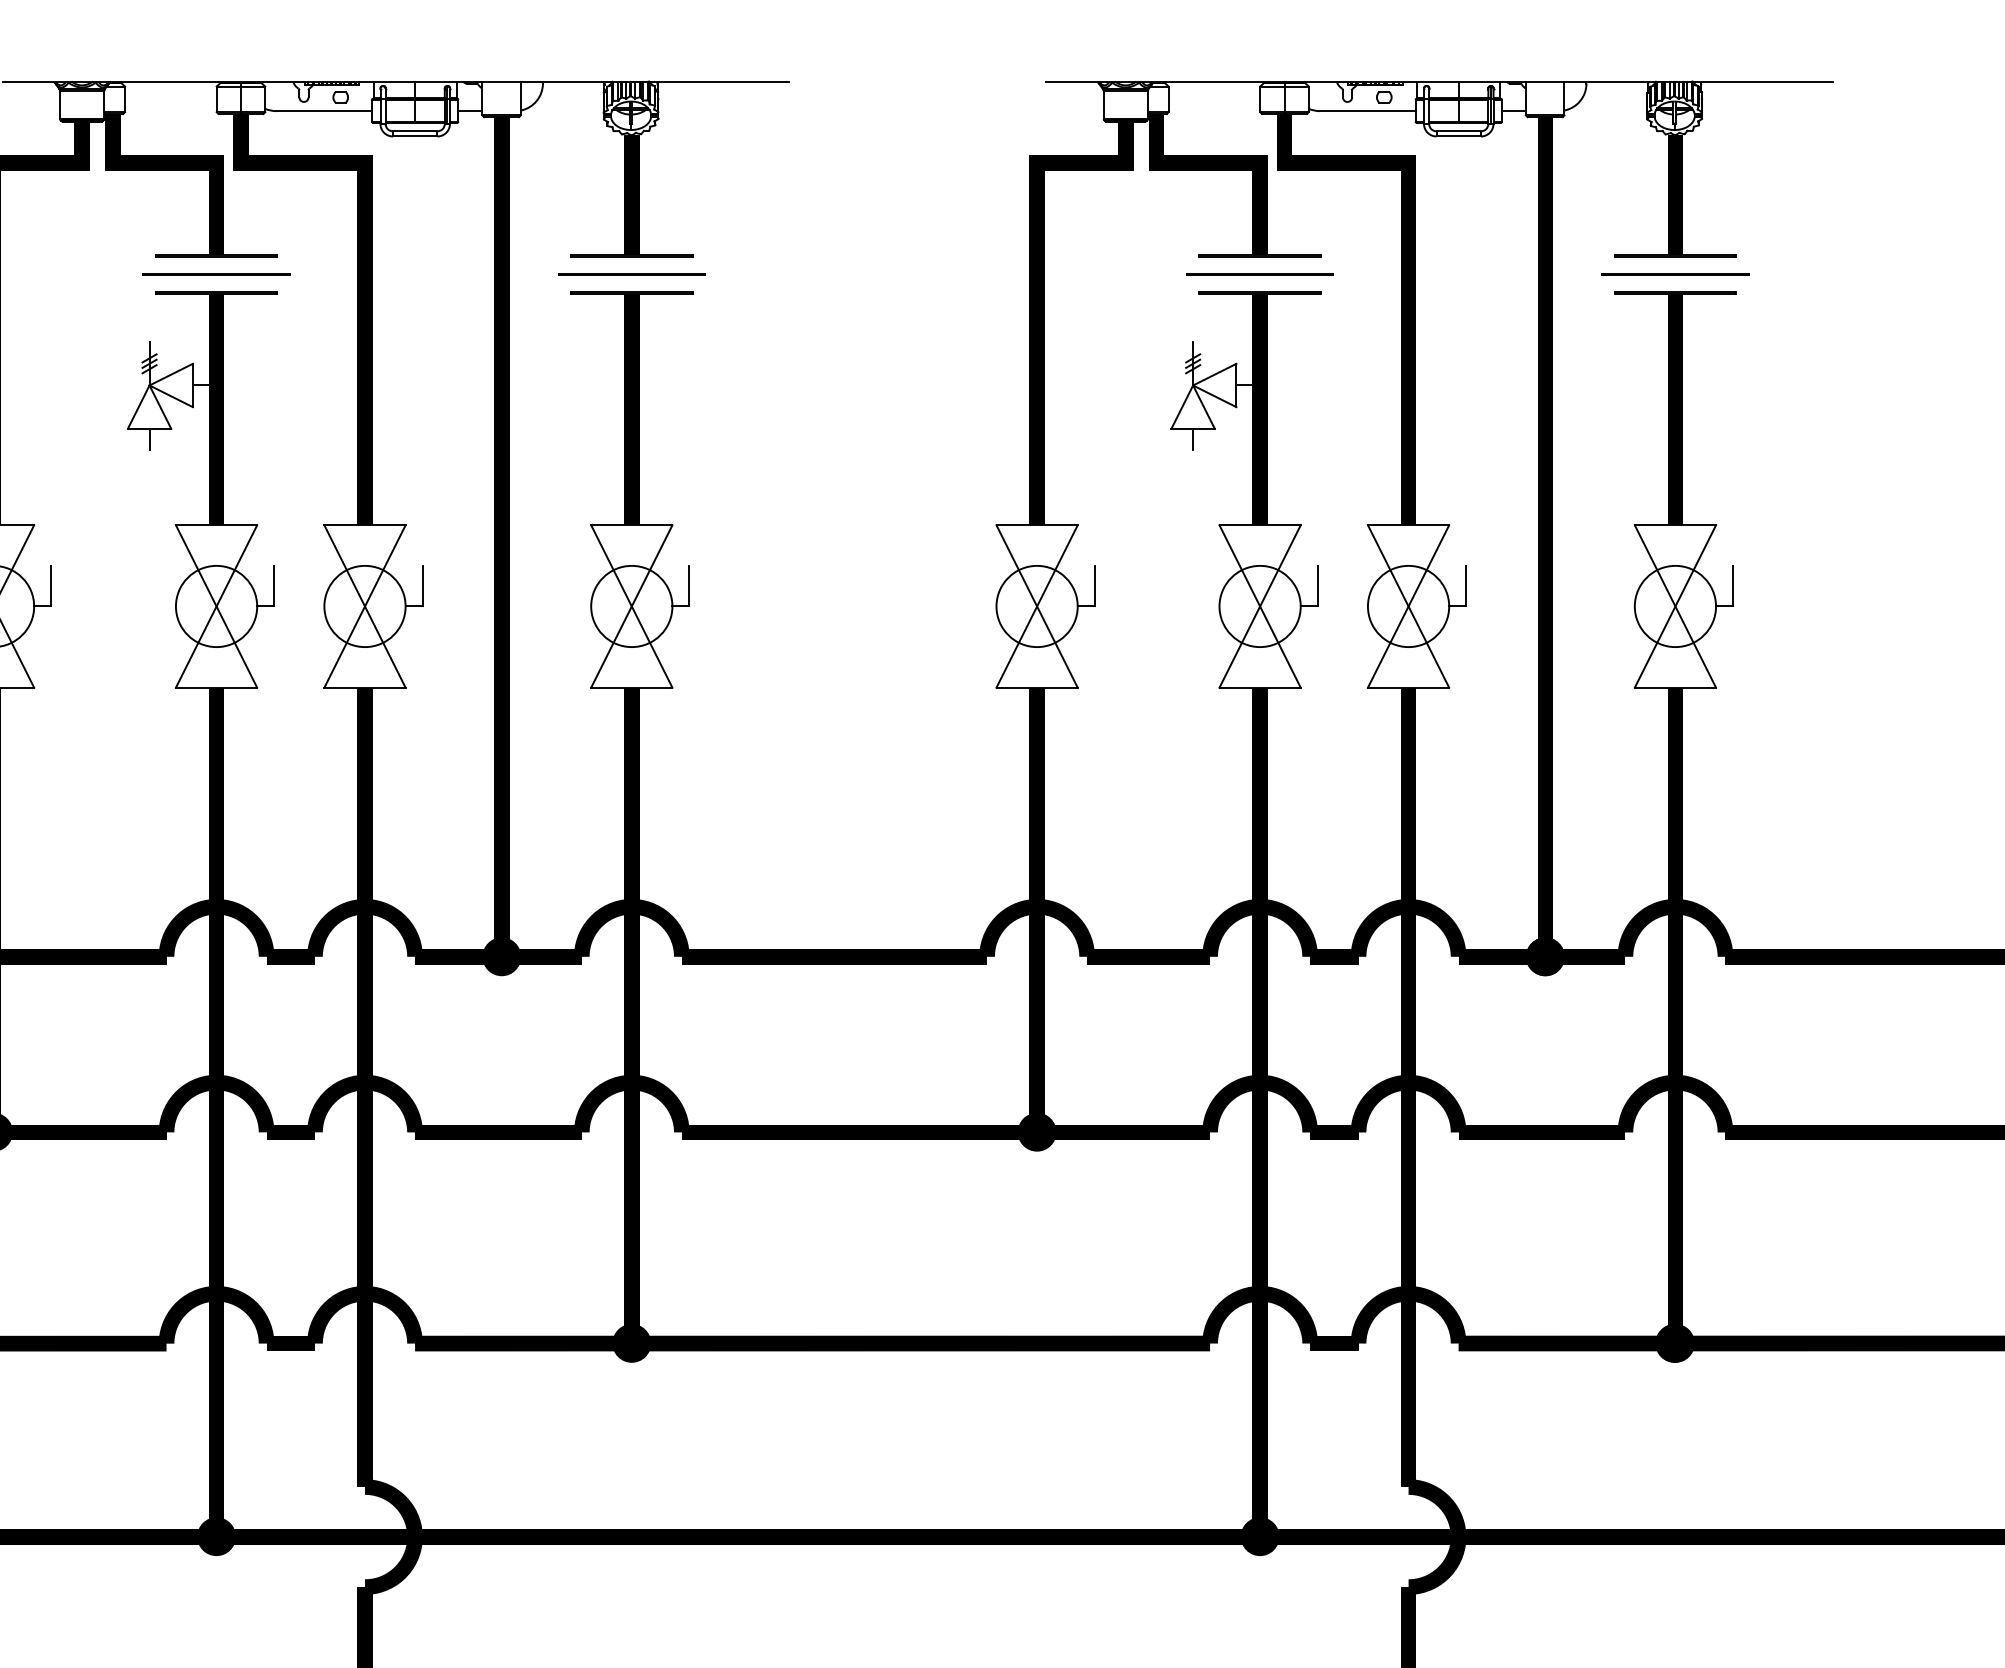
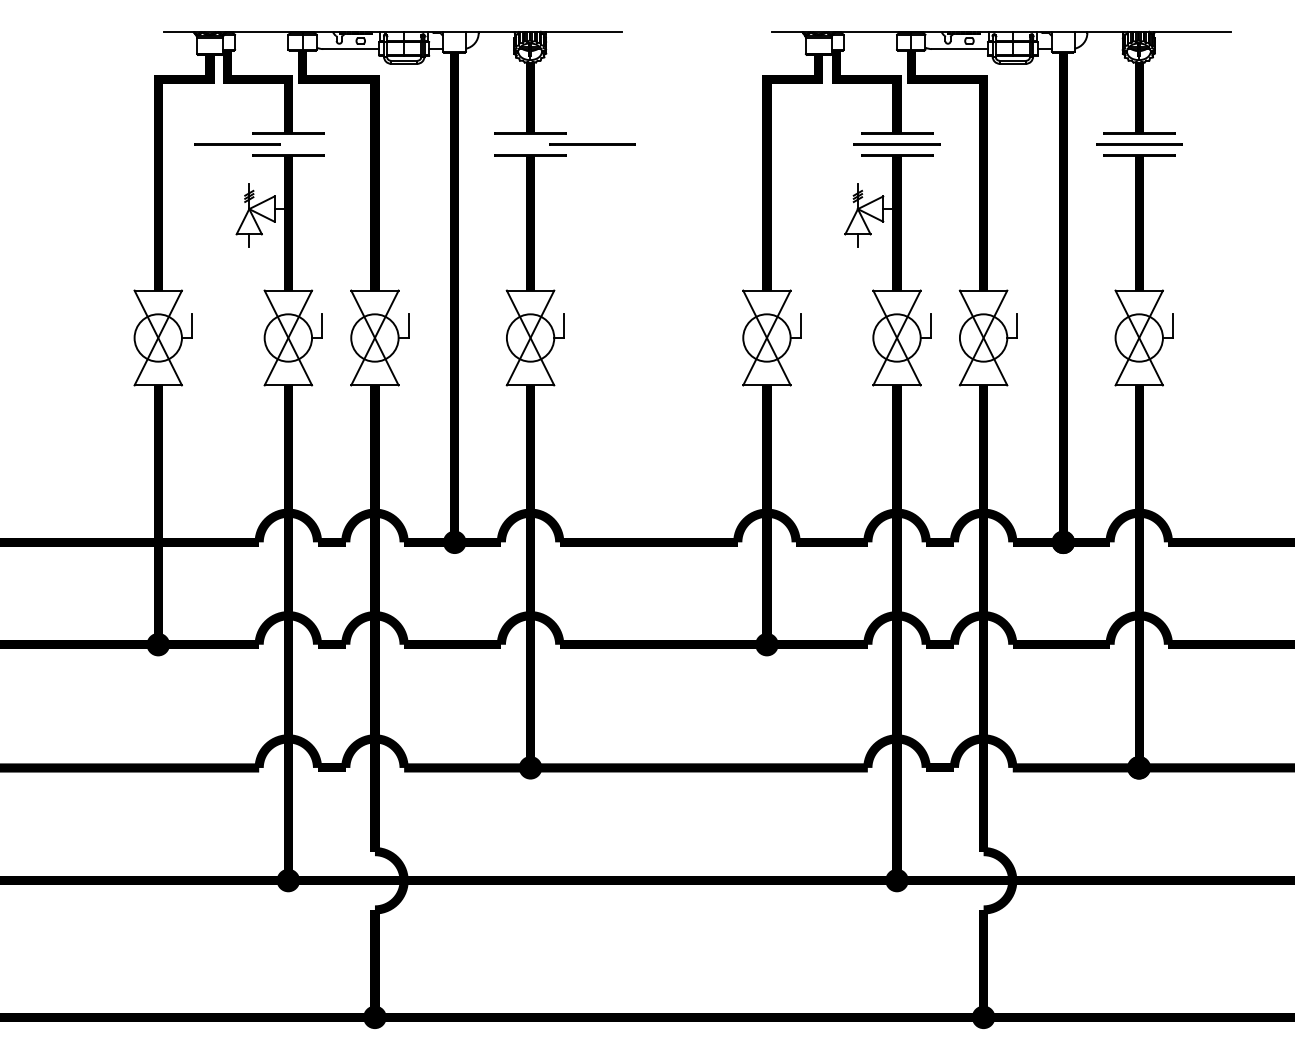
line: (216, 274) -> (237, 144), moved
line: (631, 274) -> (592, 144), moved

